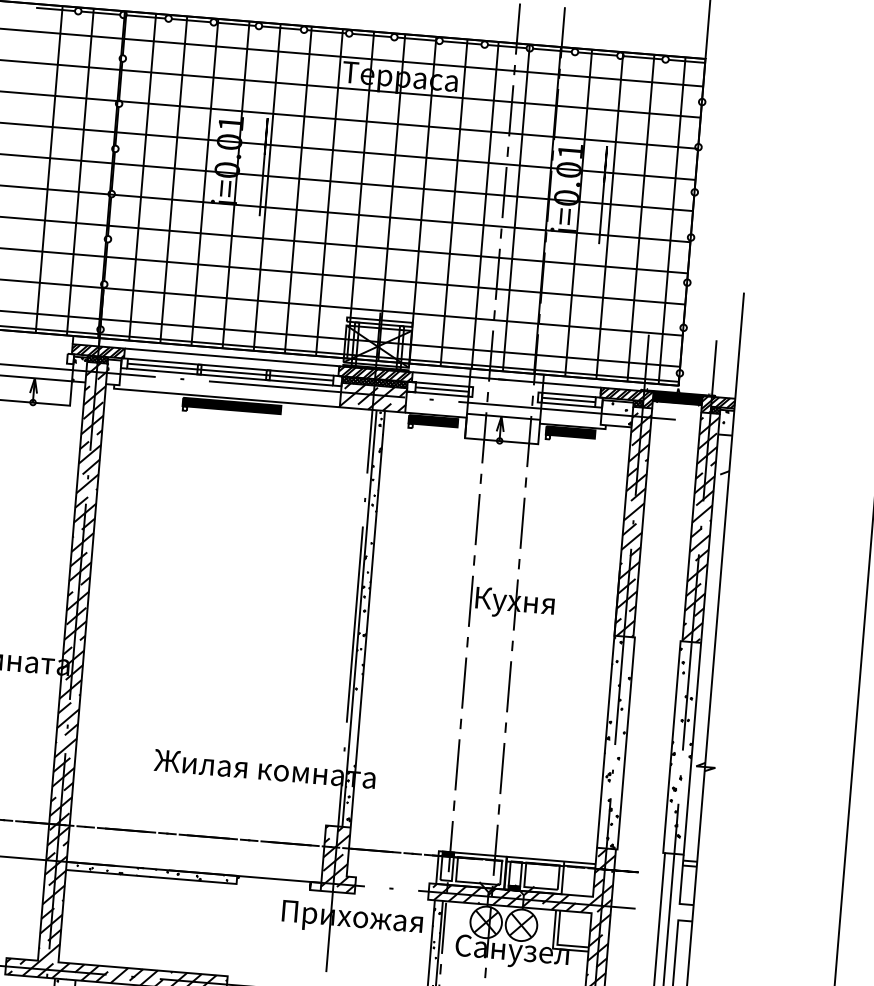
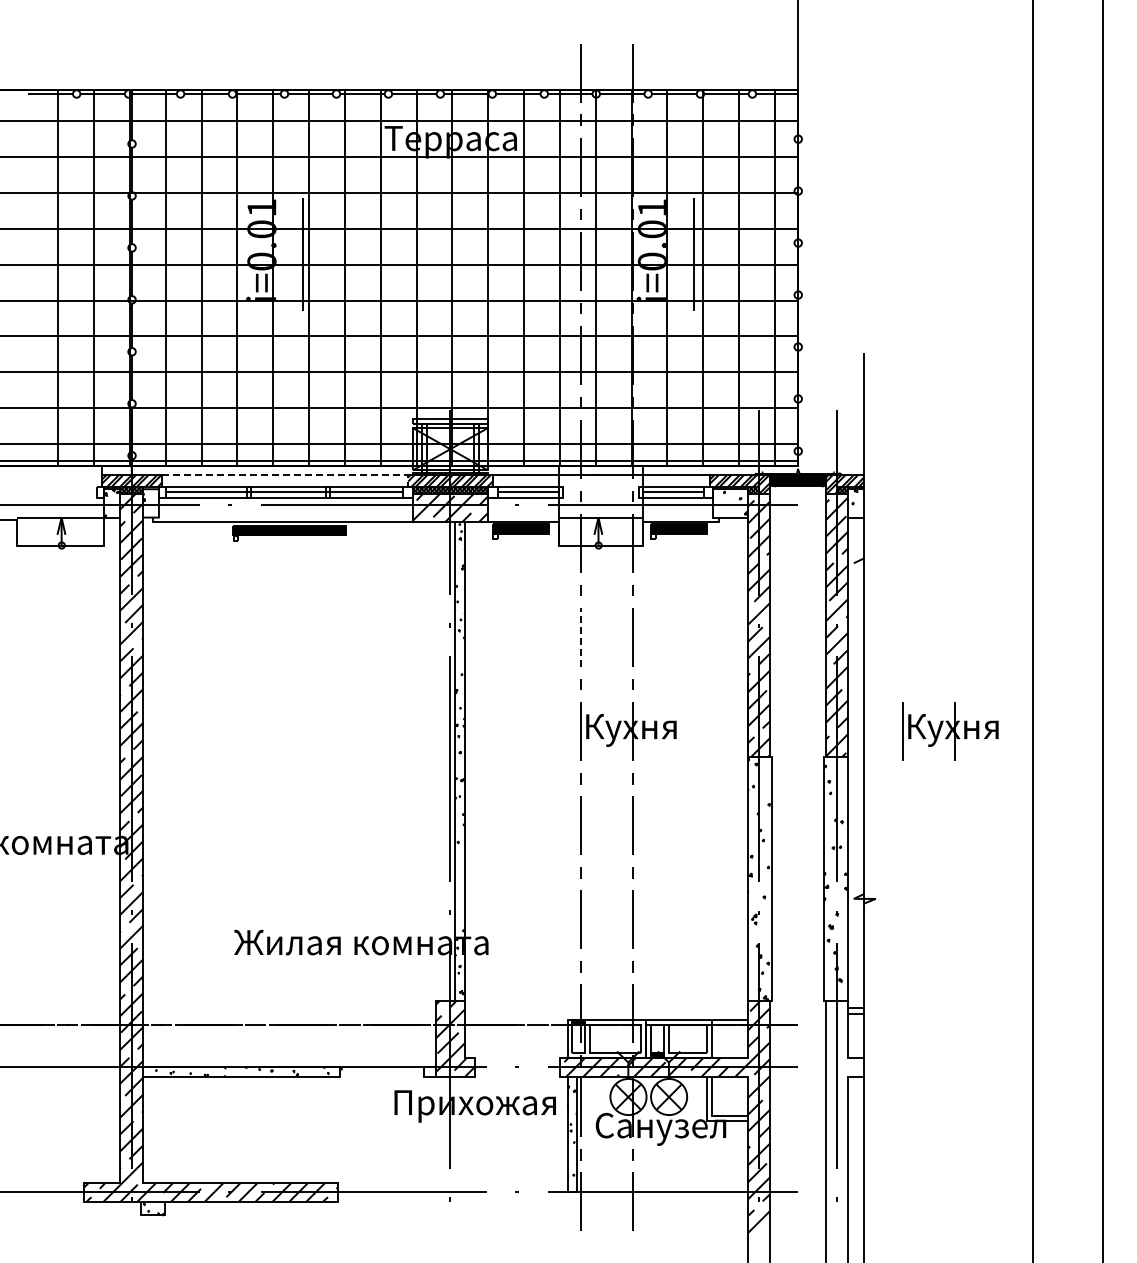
line: (239, 358) -> (293, 475), solid -> dashed
line: (477, 518) -> (580, 636), solid -> dashed
part: (792, 627) -> (950, 731), added

